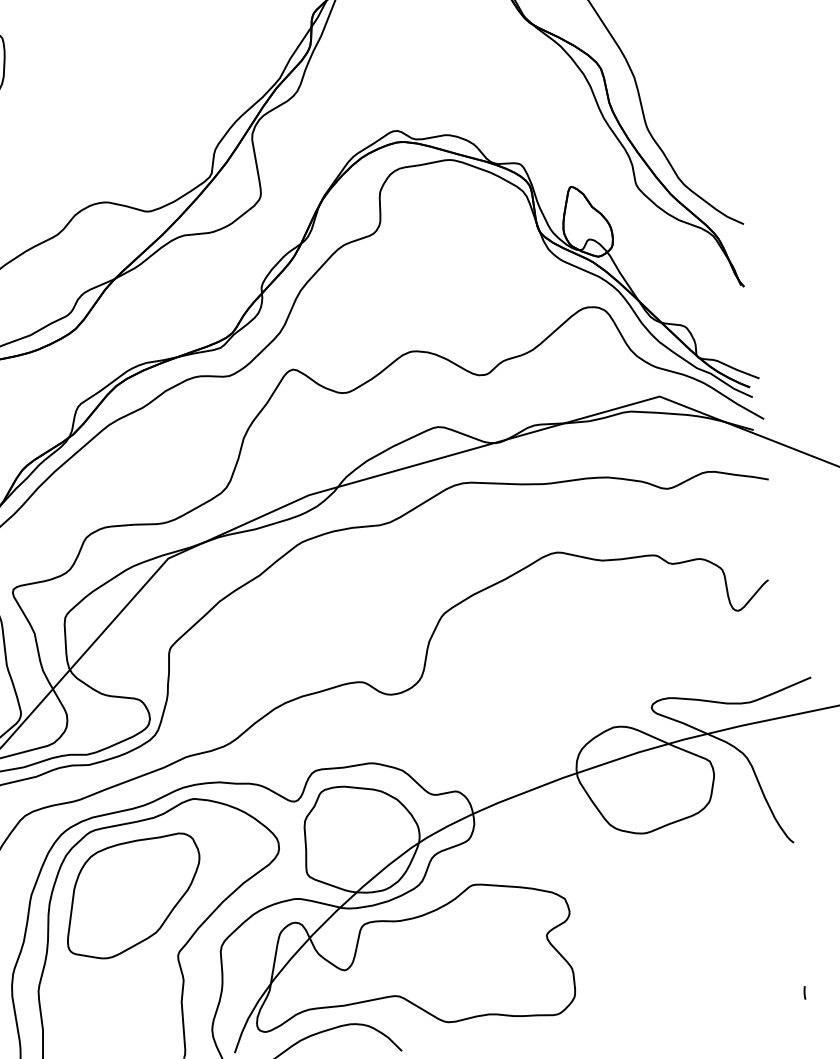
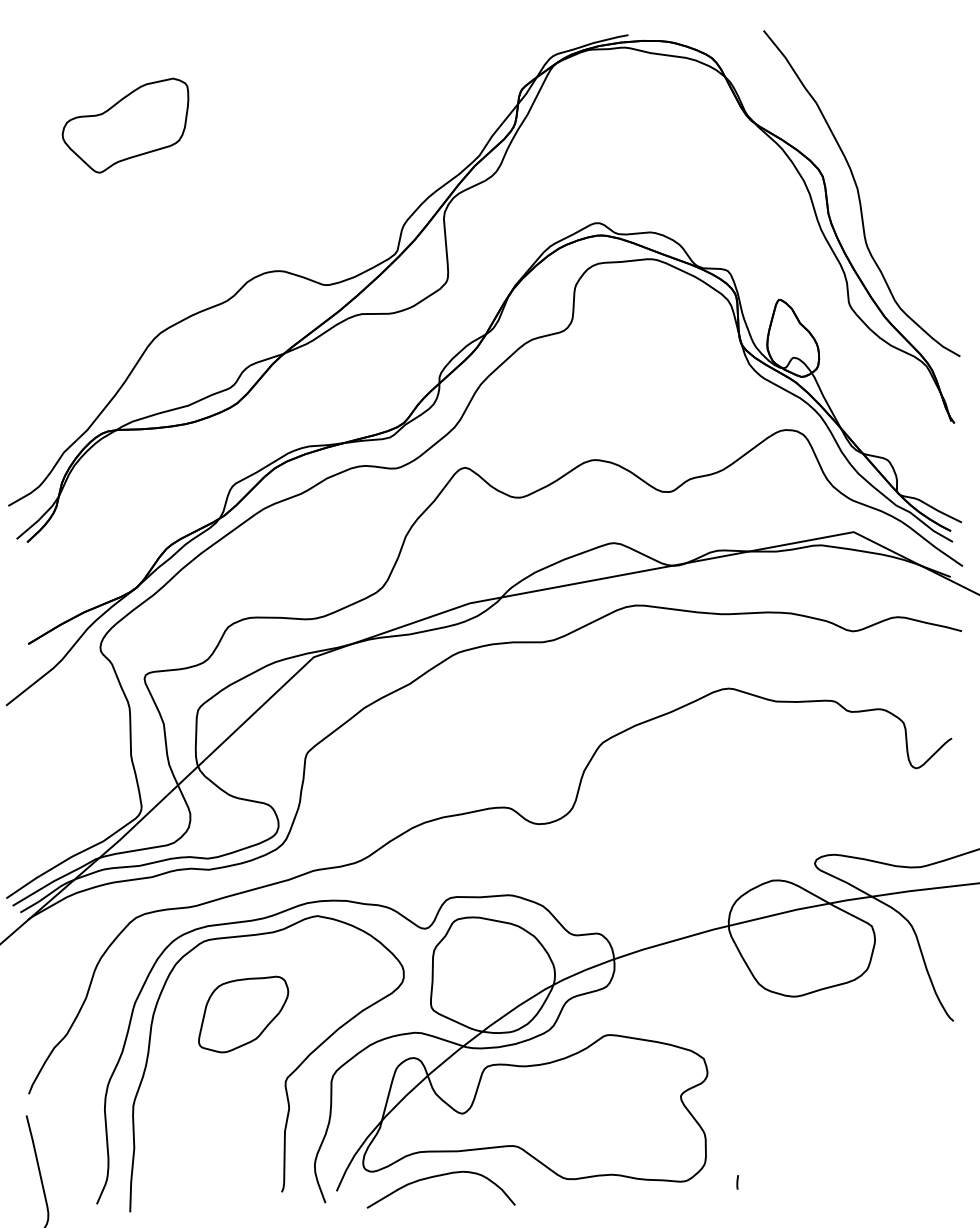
part: (133, 896) -> (243, 1014), size x0.6
line: (804, 993) -> (737, 1182), moved

